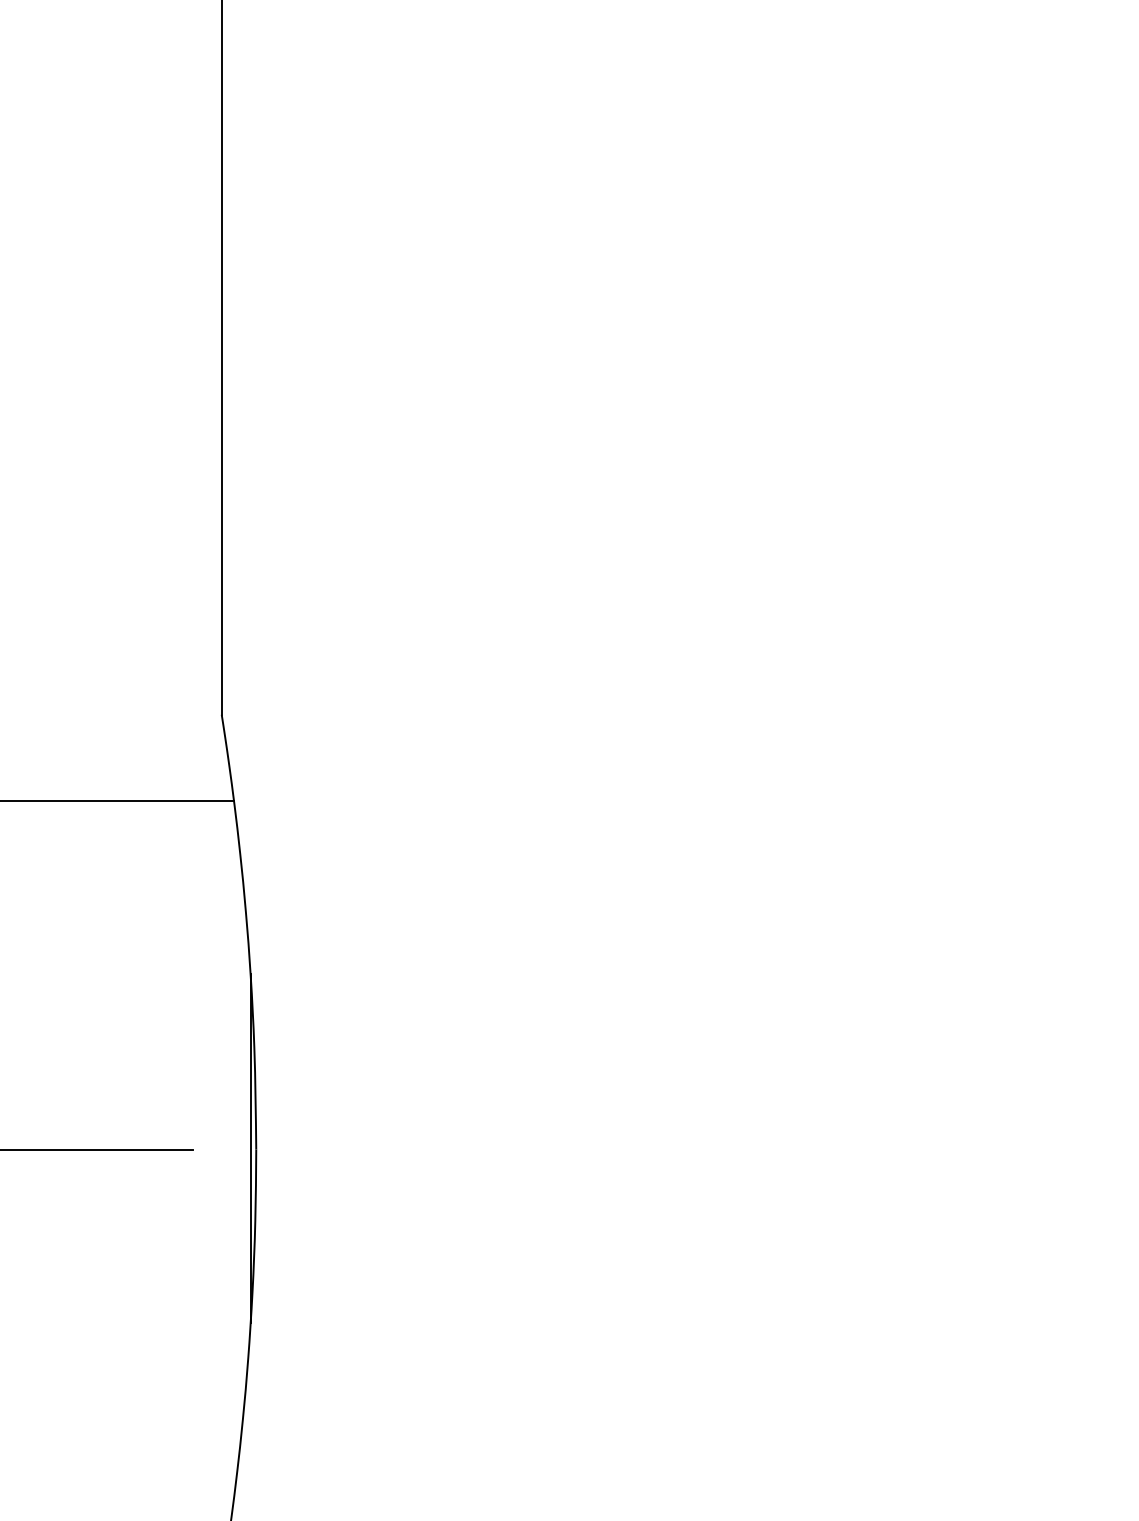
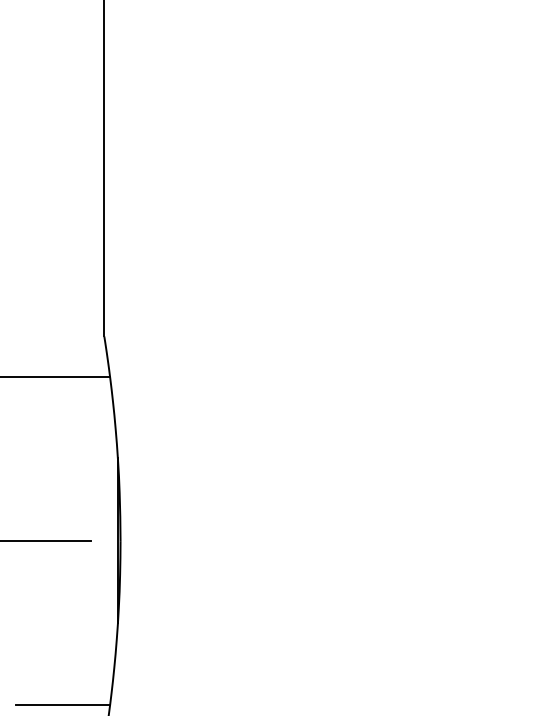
line: (132, 1496) -> (62, 704), added

